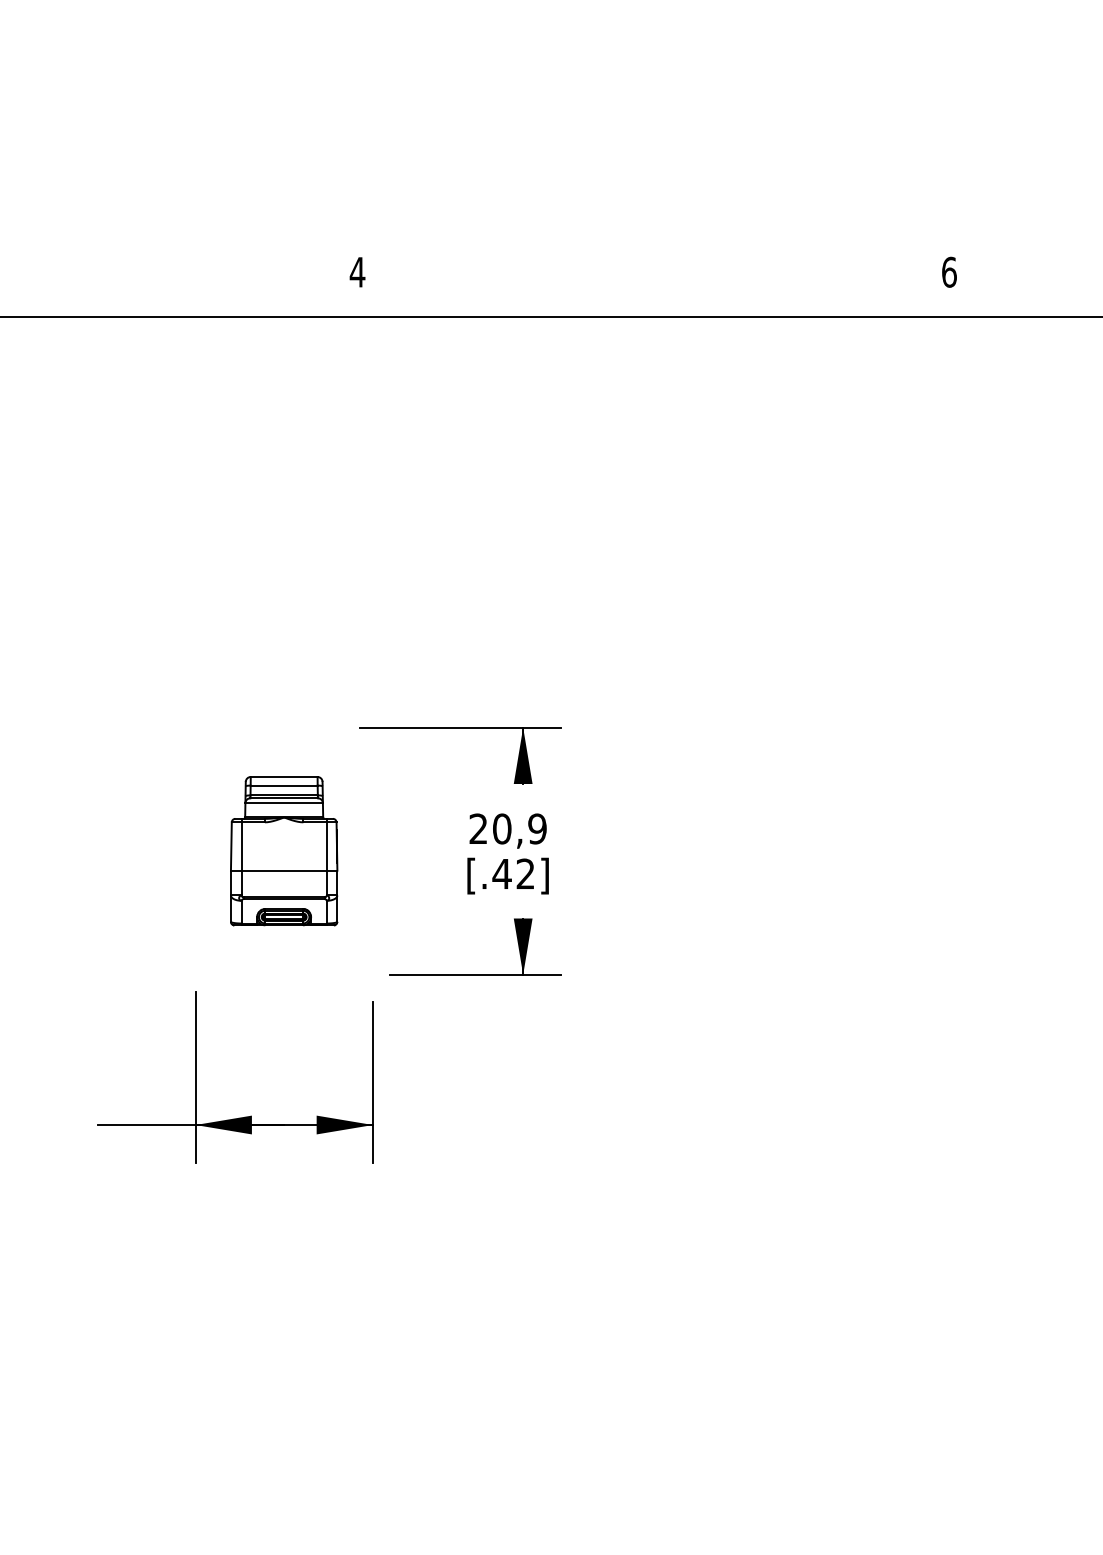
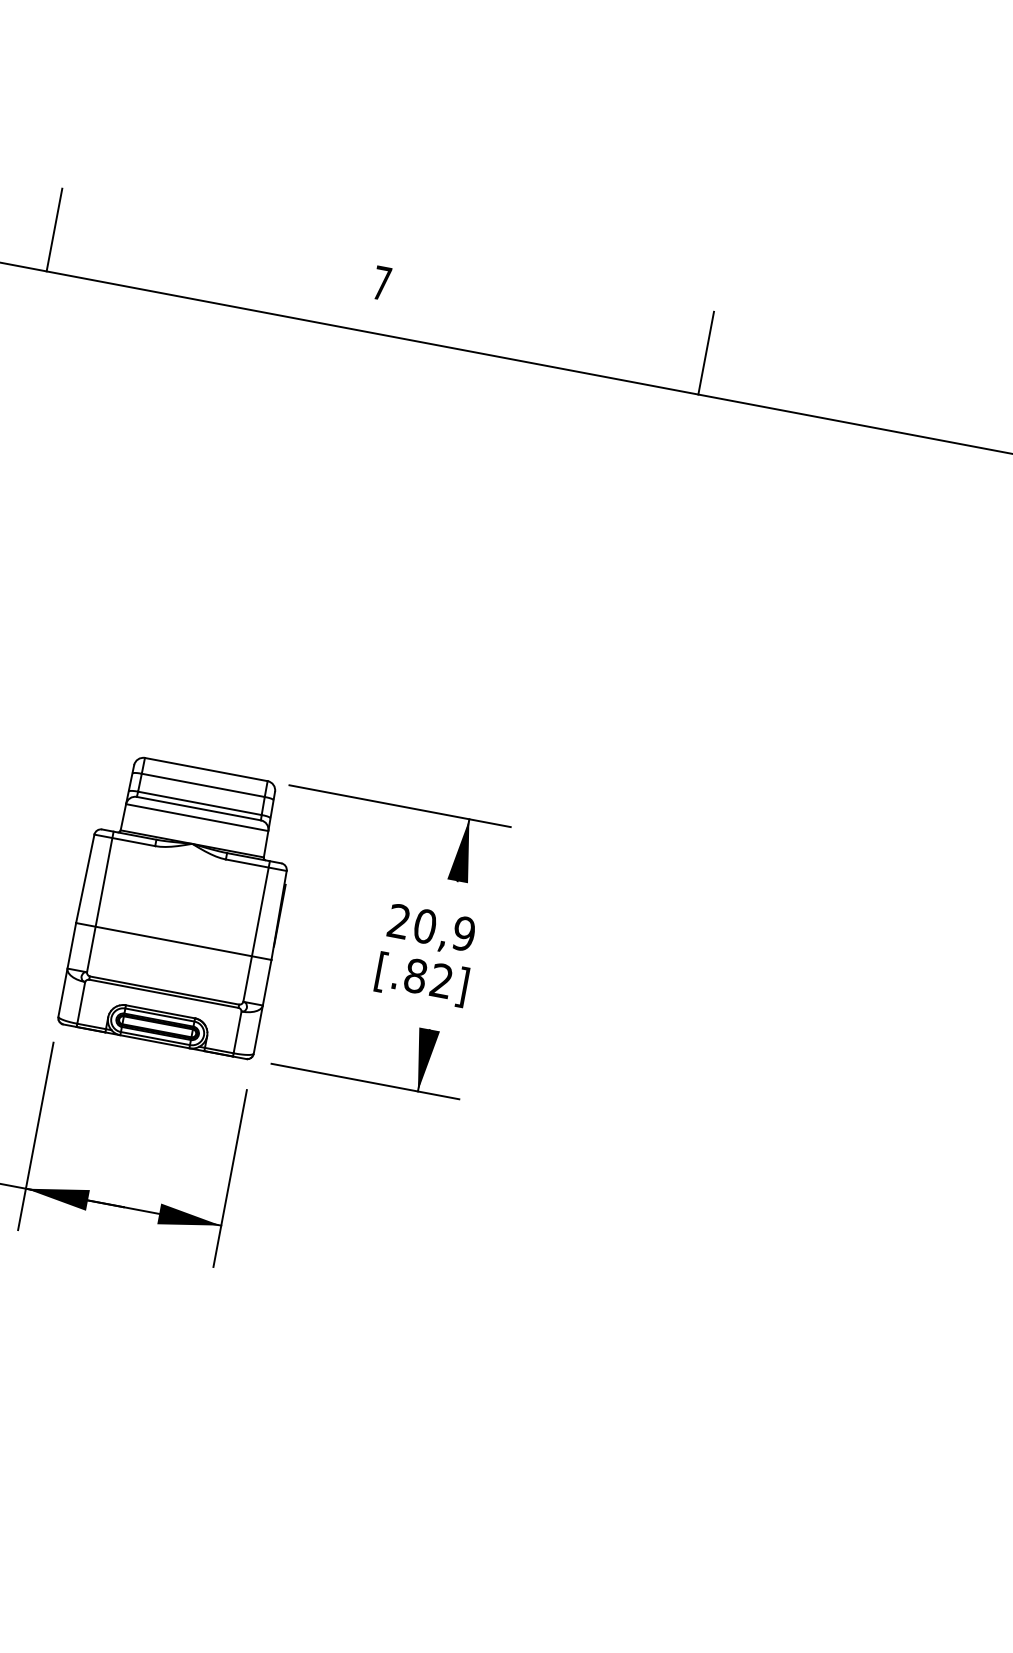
text: (357, 272) -> (381, 283), 4 -> 7
line: (61, 279) -> (54, 229), added
line: (653, 279) -> (706, 352), added
part: (283, 850) -> (179, 904), size x1.67
text: (501, 873) -> (415, 975), [.42] -> [.82]

